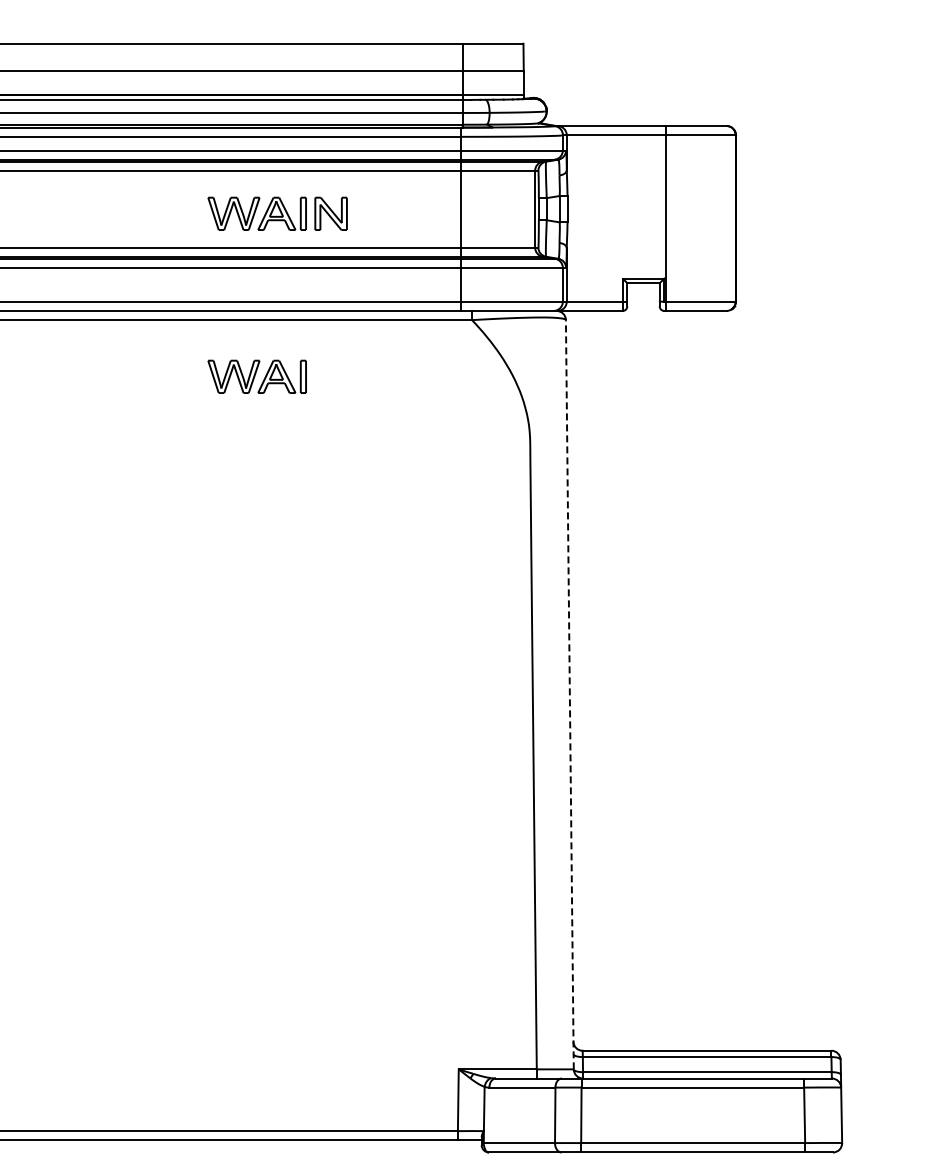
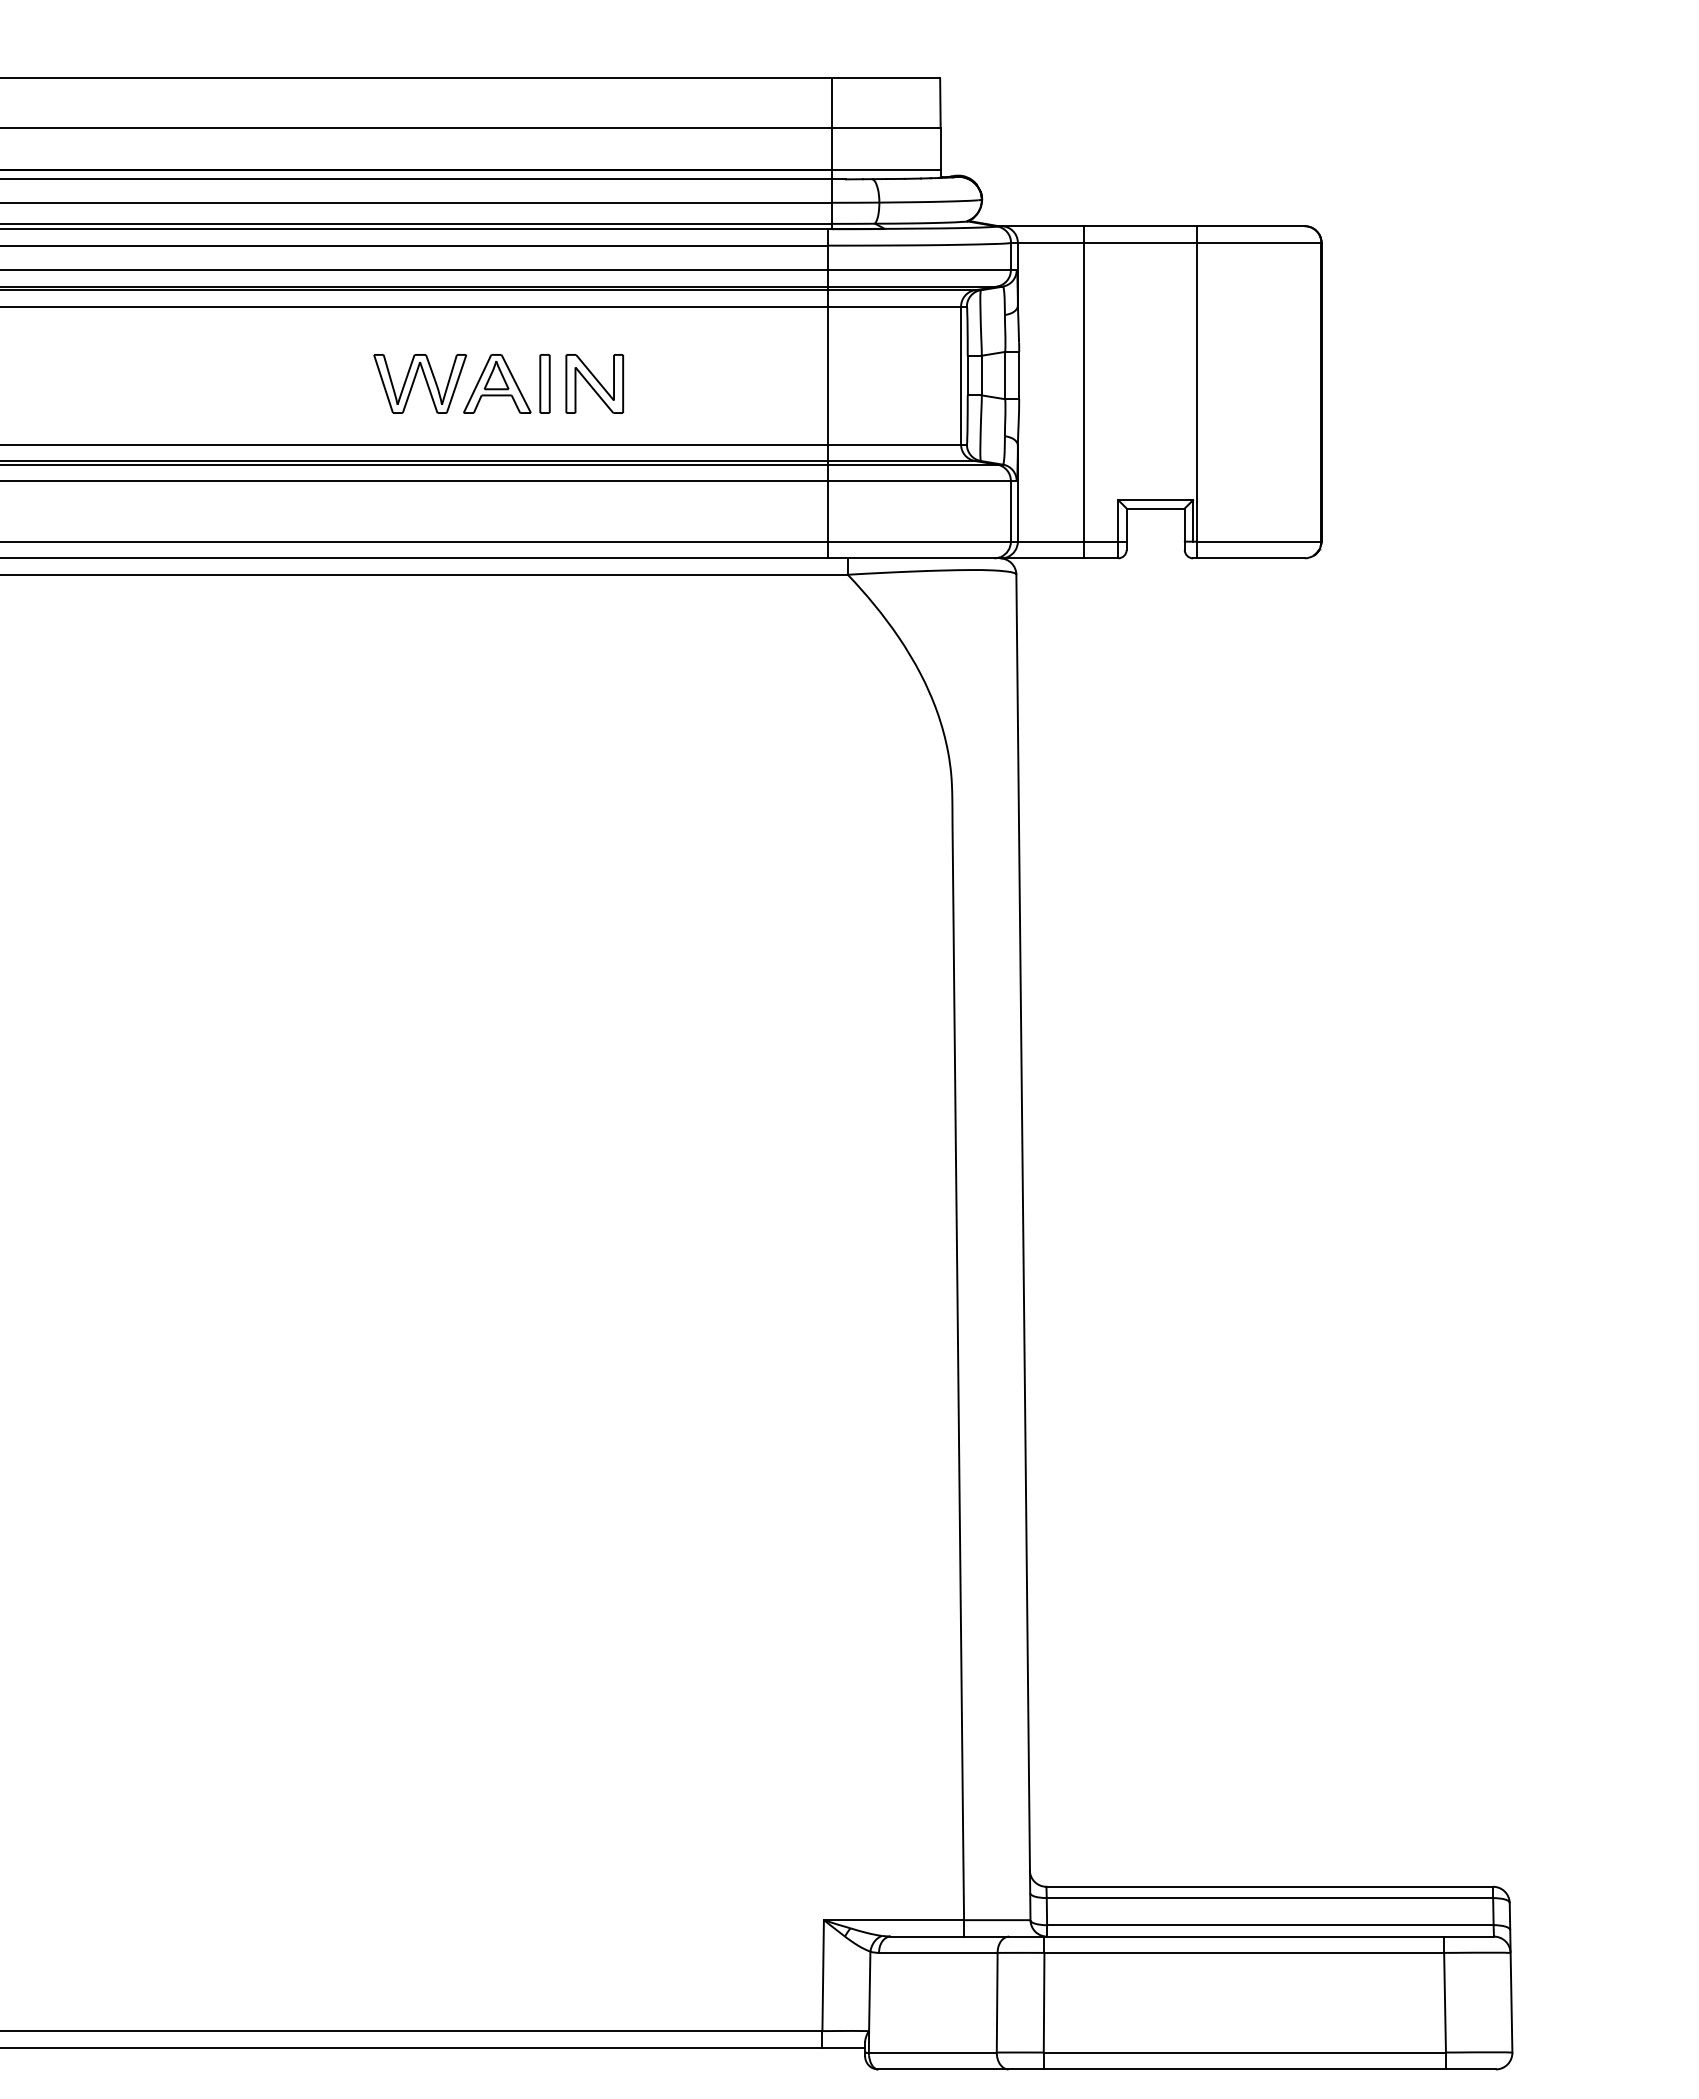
line: (603, 218) -> (1083, 392), added
part: (256, 376) -> (460, 675), removed
line: (569, 694) -> (1022, 1247), dashed -> solid

